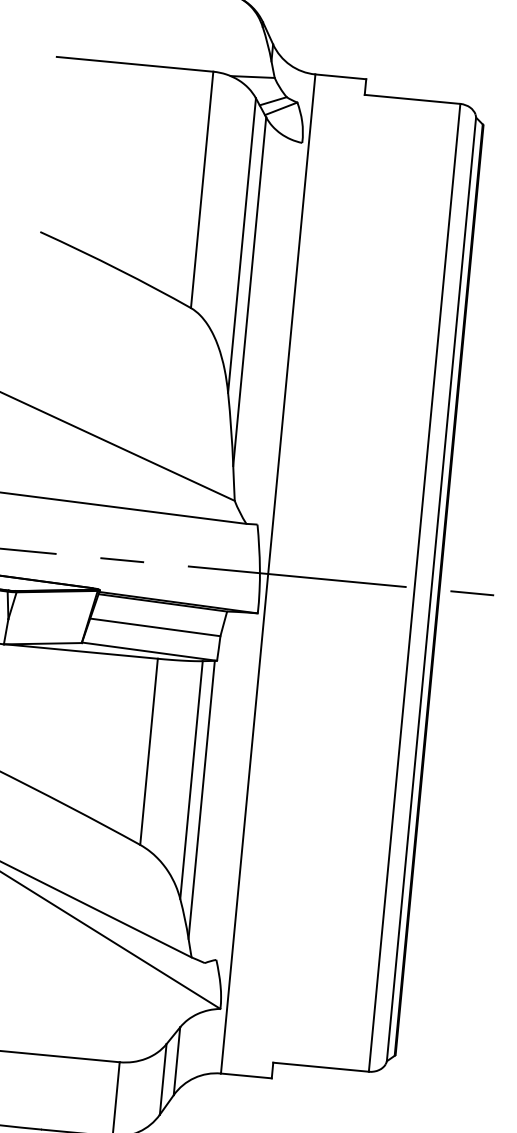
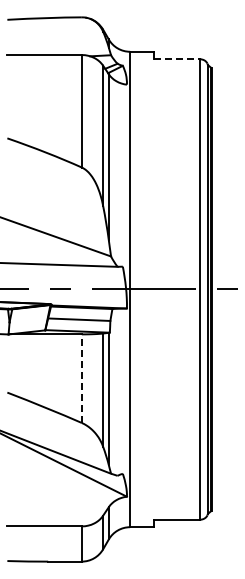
line: (413, 100) -> (177, 59), solid -> dashed
line: (148, 751) -> (81, 378), solid -> dashed

